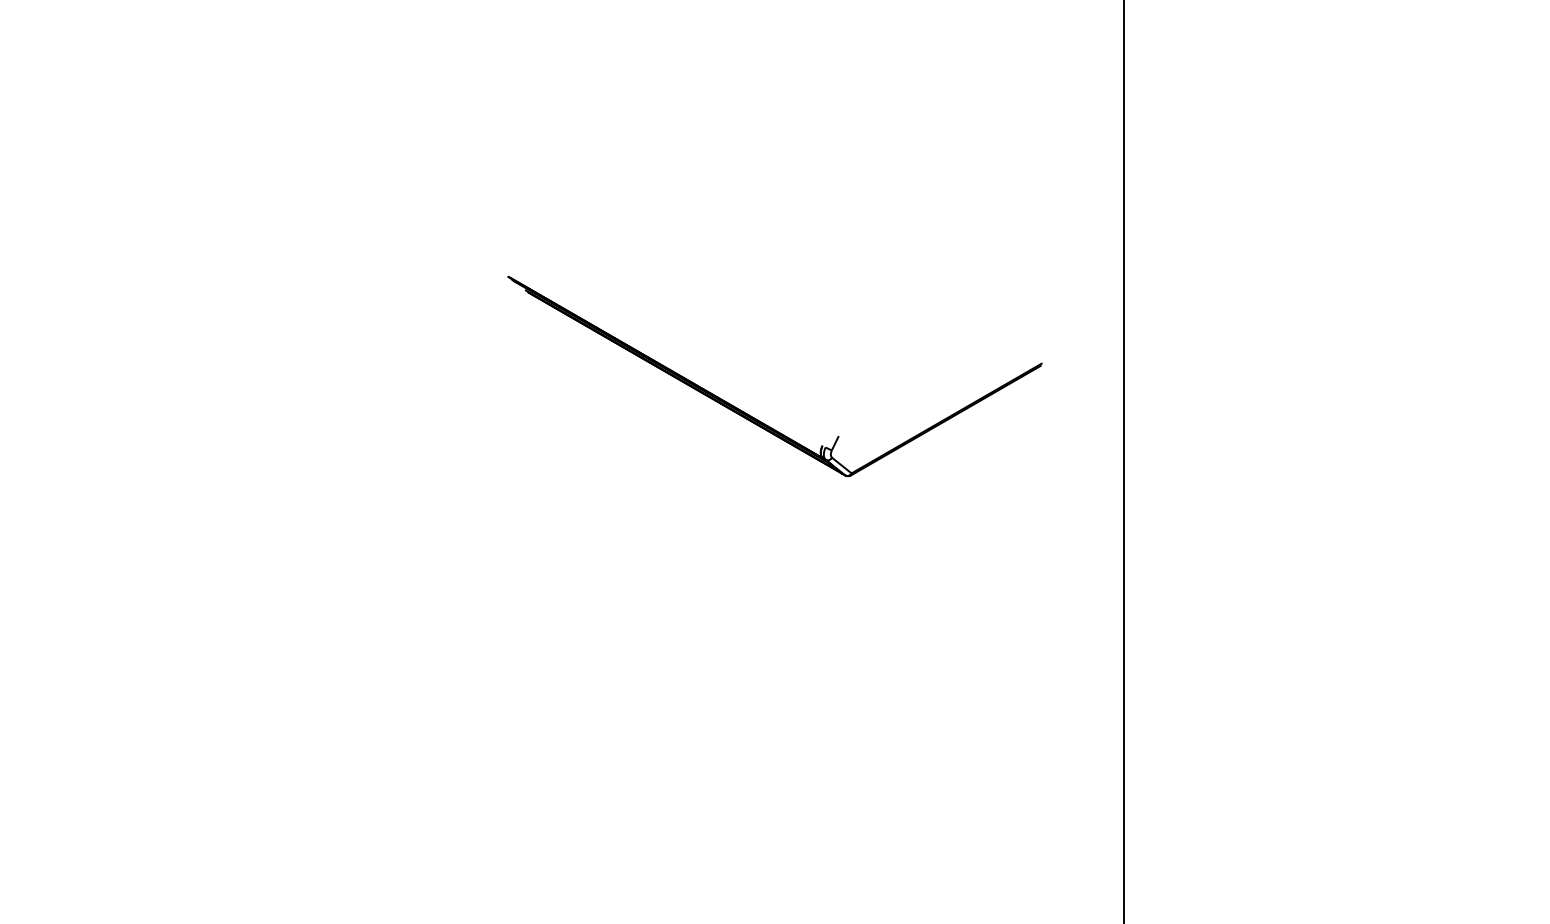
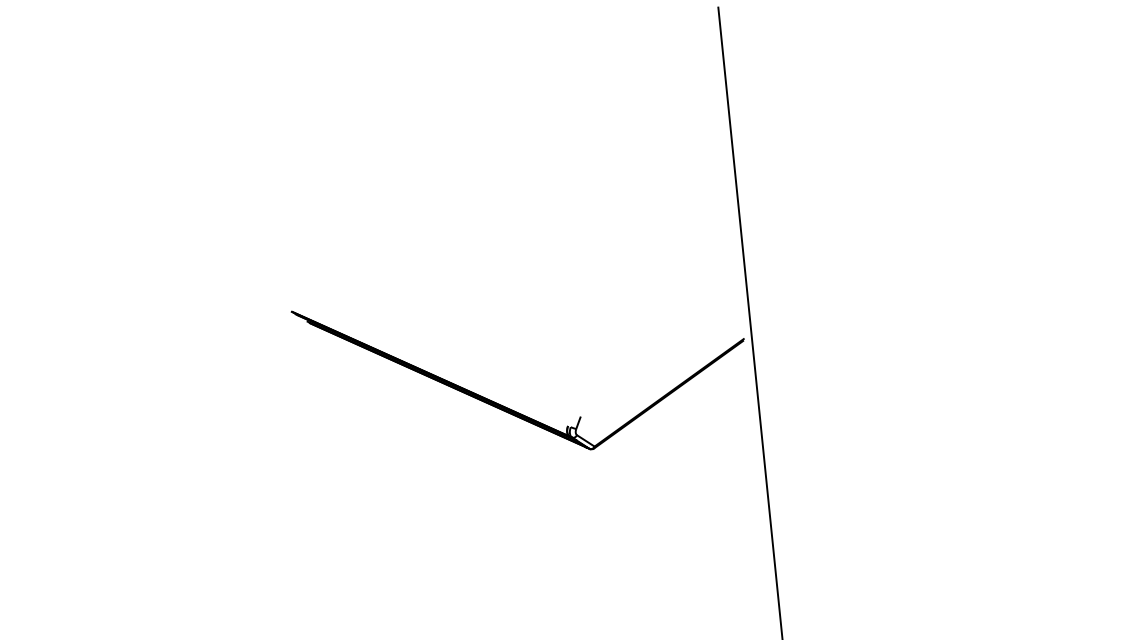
part: (751, 415) -> (506, 406), moved

